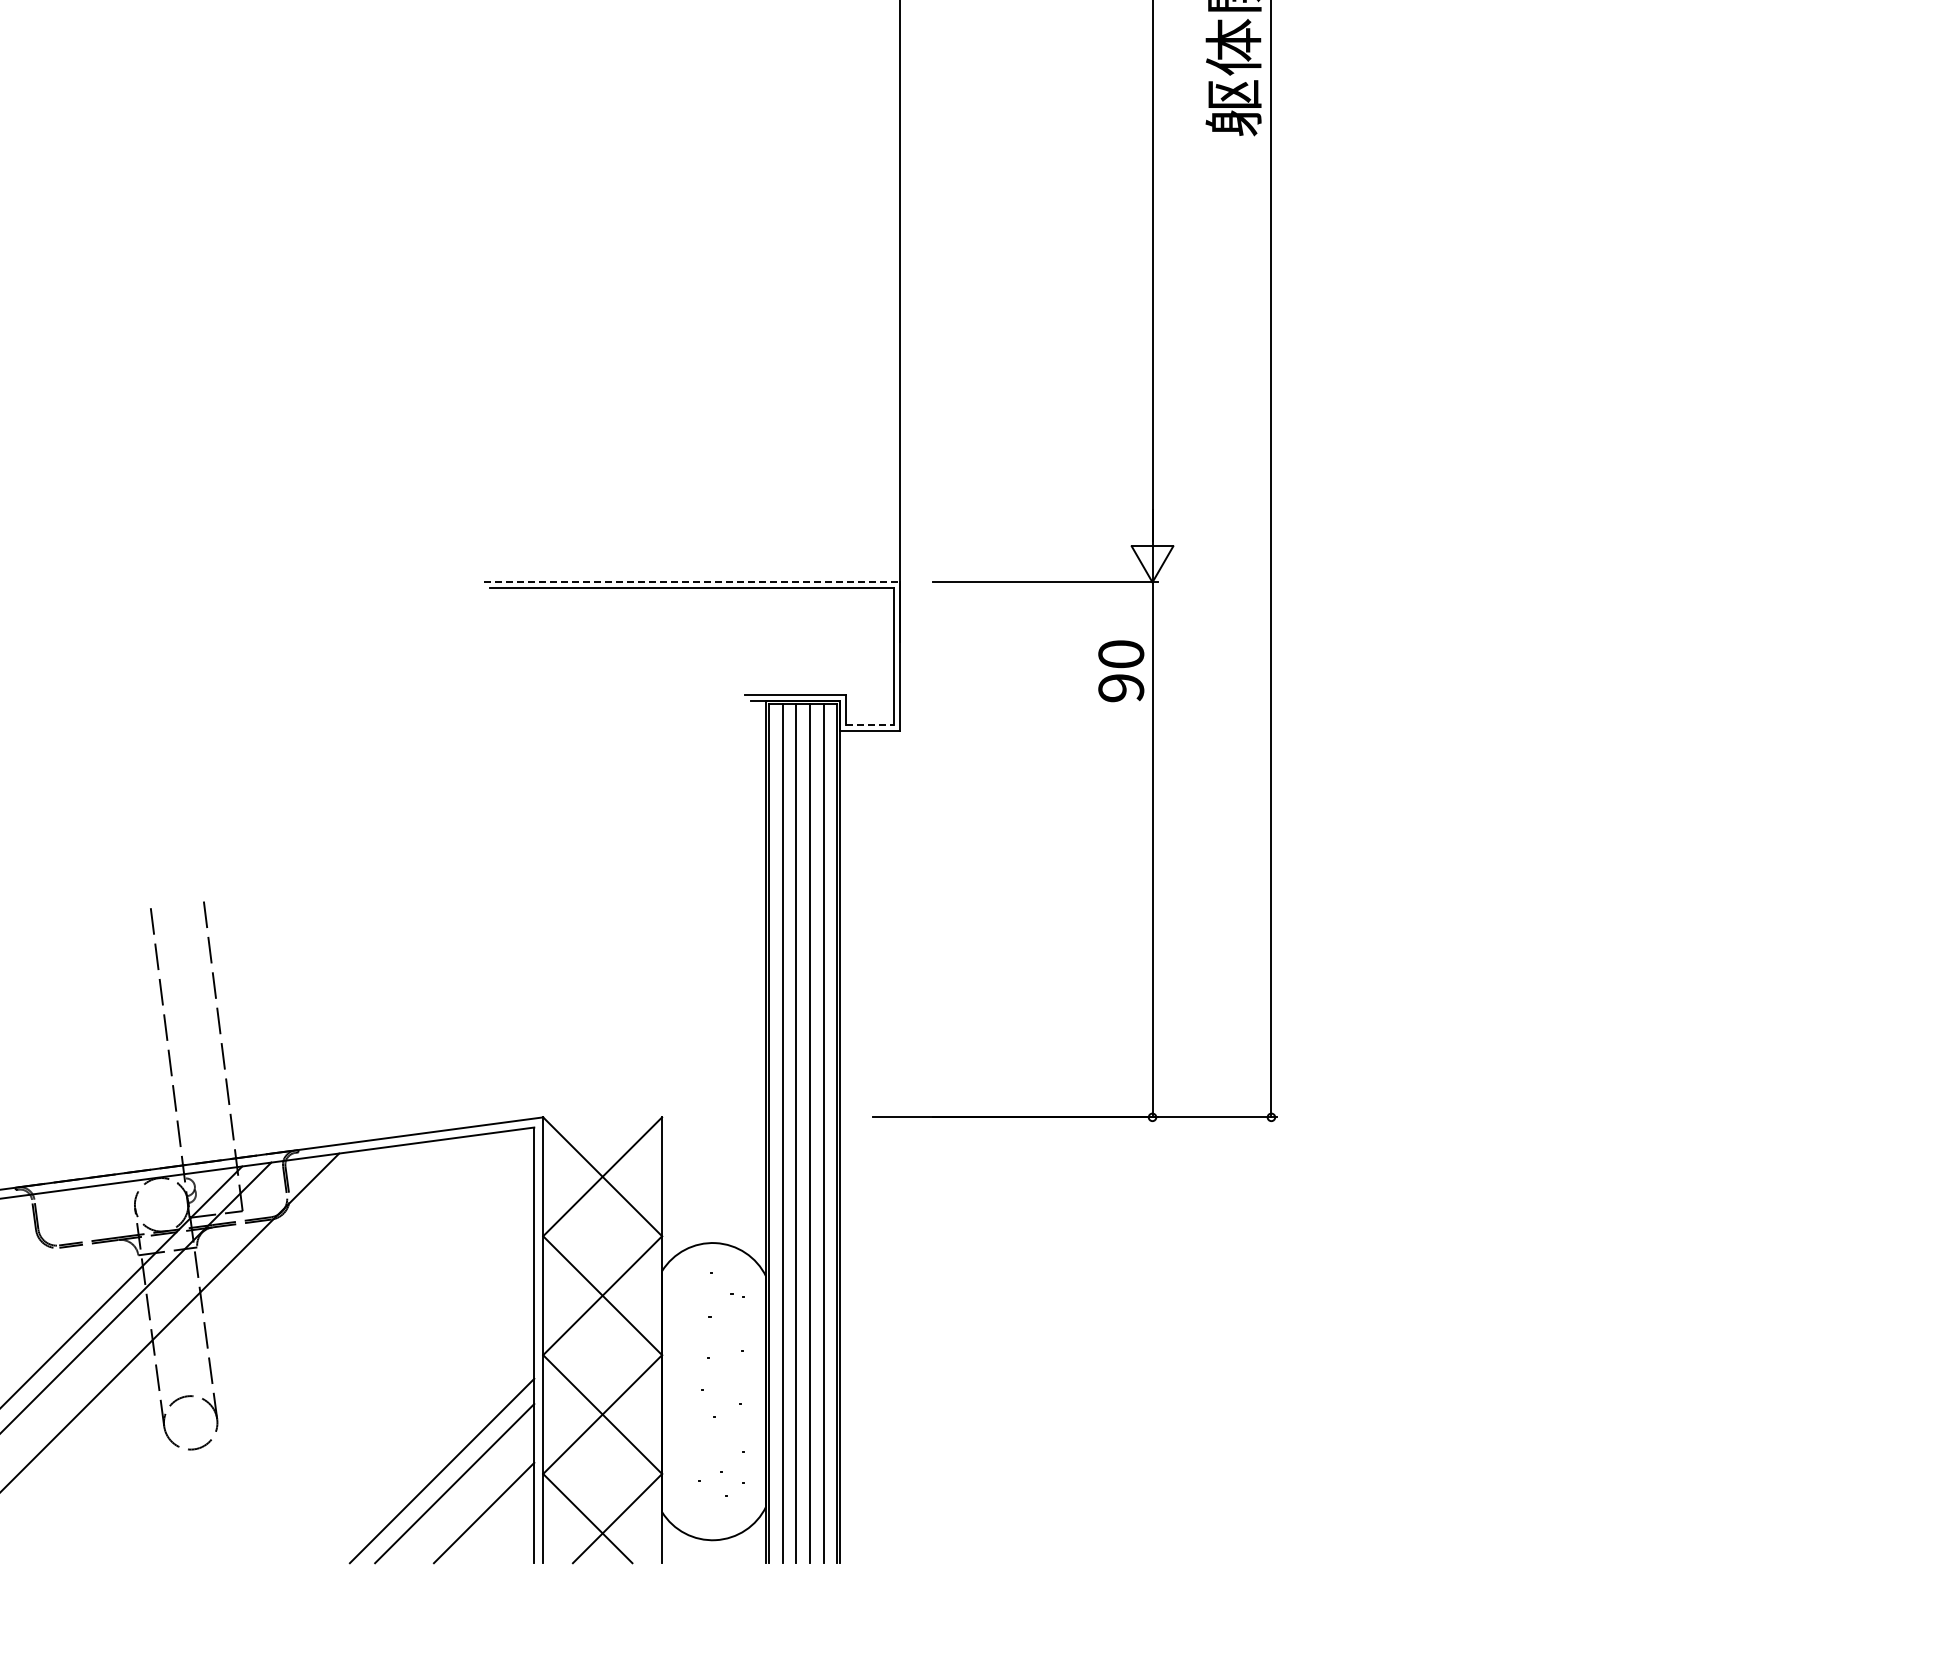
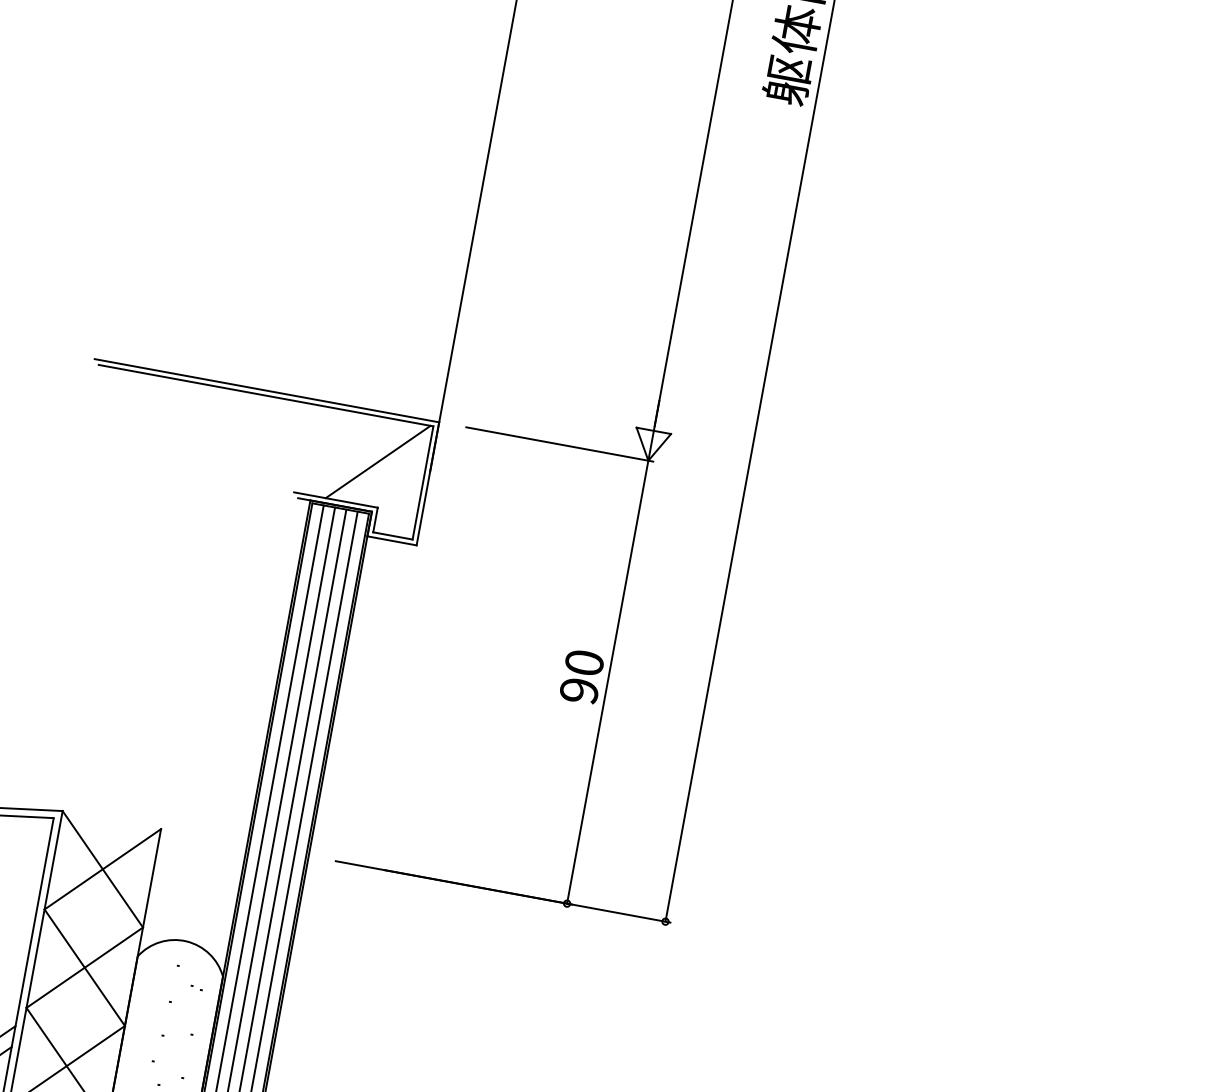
line: (692, 582) -> (267, 390), dashed -> solid
line: (836, 641) -> (377, 461), added
text: (1121, 671) -> (582, 677), moved
line: (870, 725) -> (393, 536), dashed -> solid

